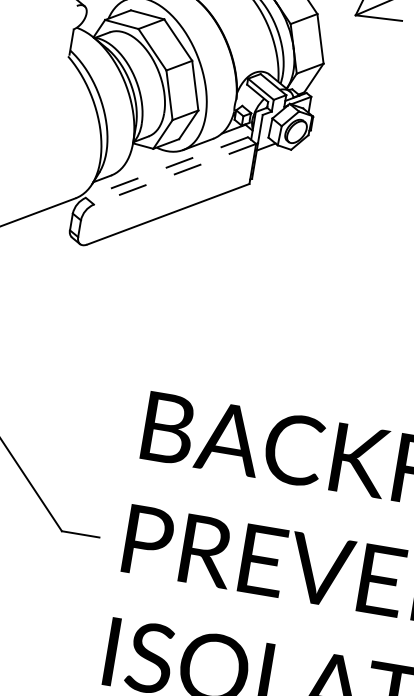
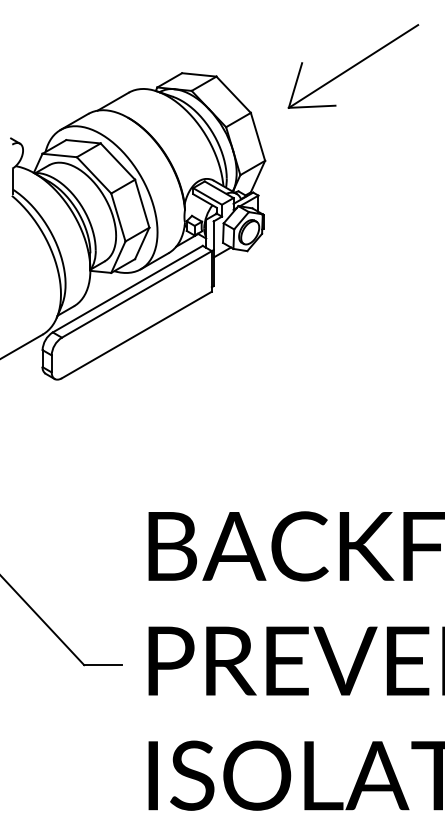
line: (166, 167) -> (127, 289), dashed -> solid
line: (174, 174) -> (136, 294), dashed -> solid

